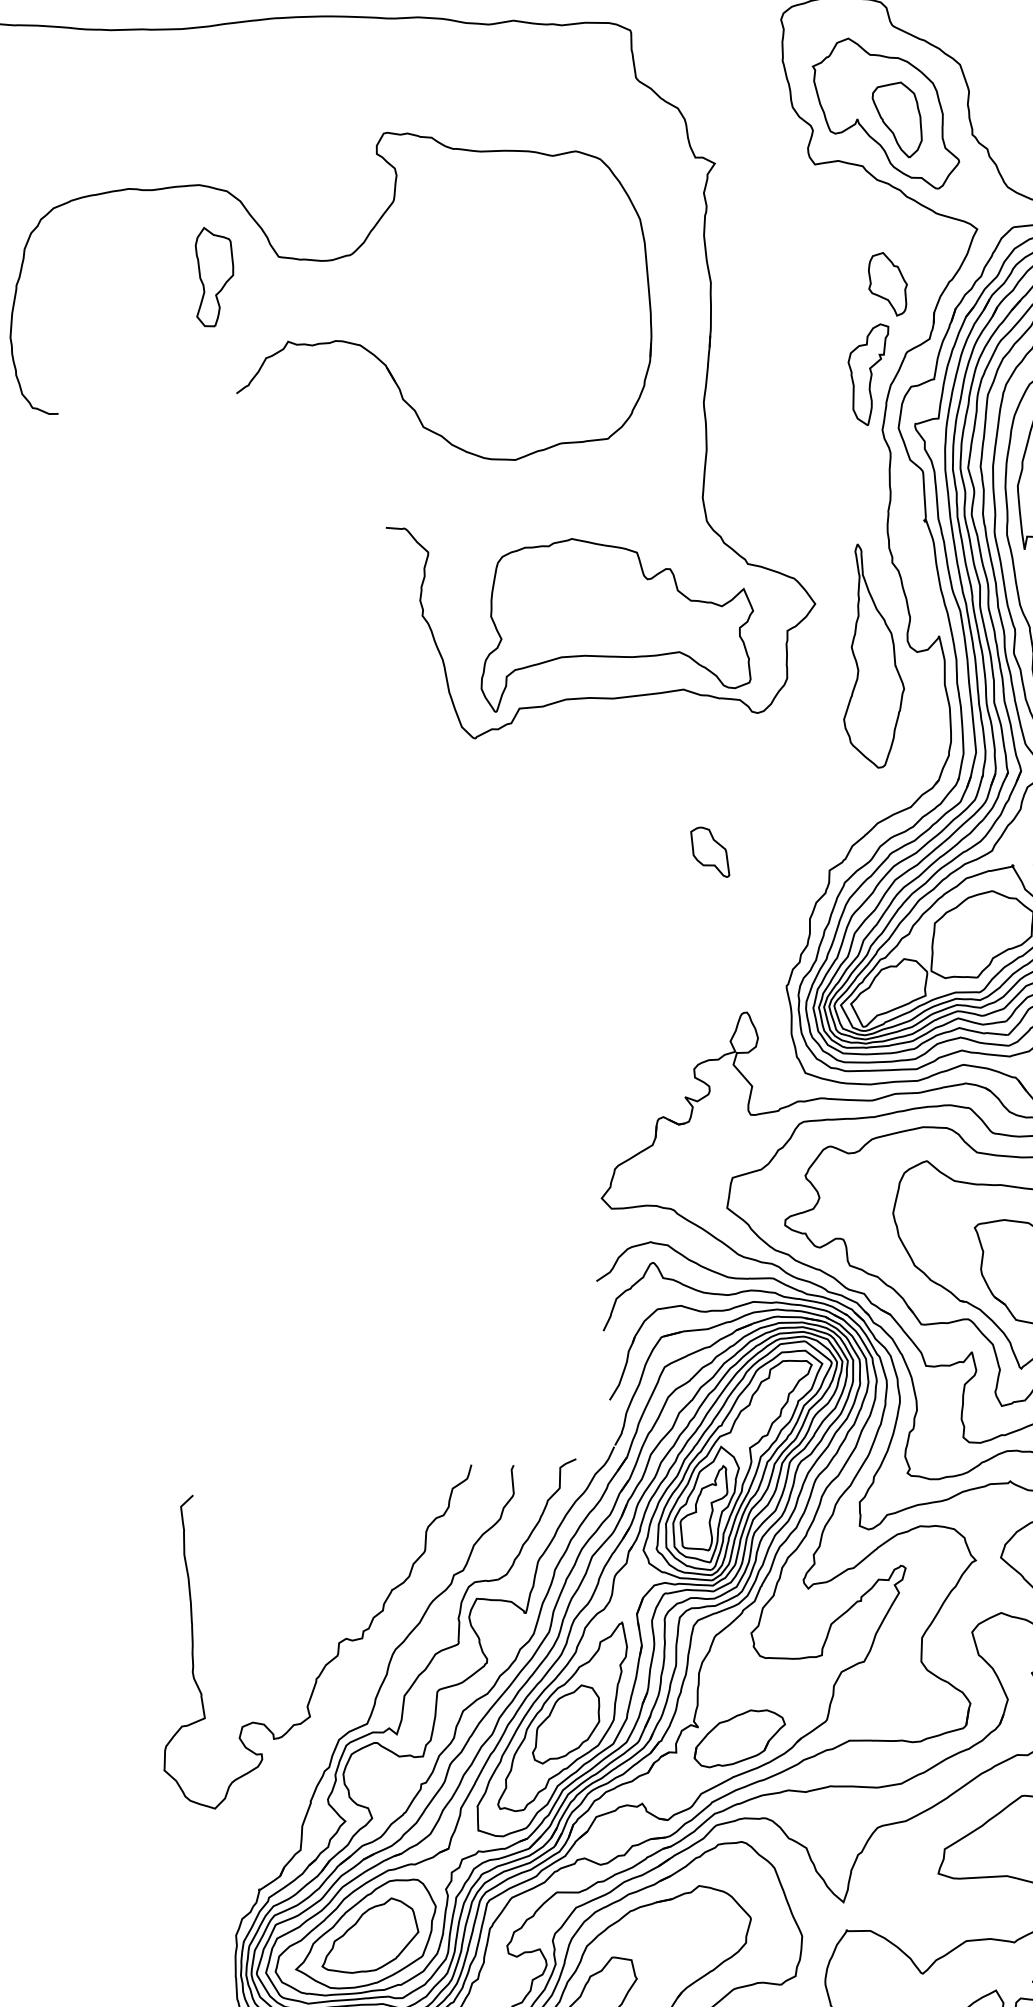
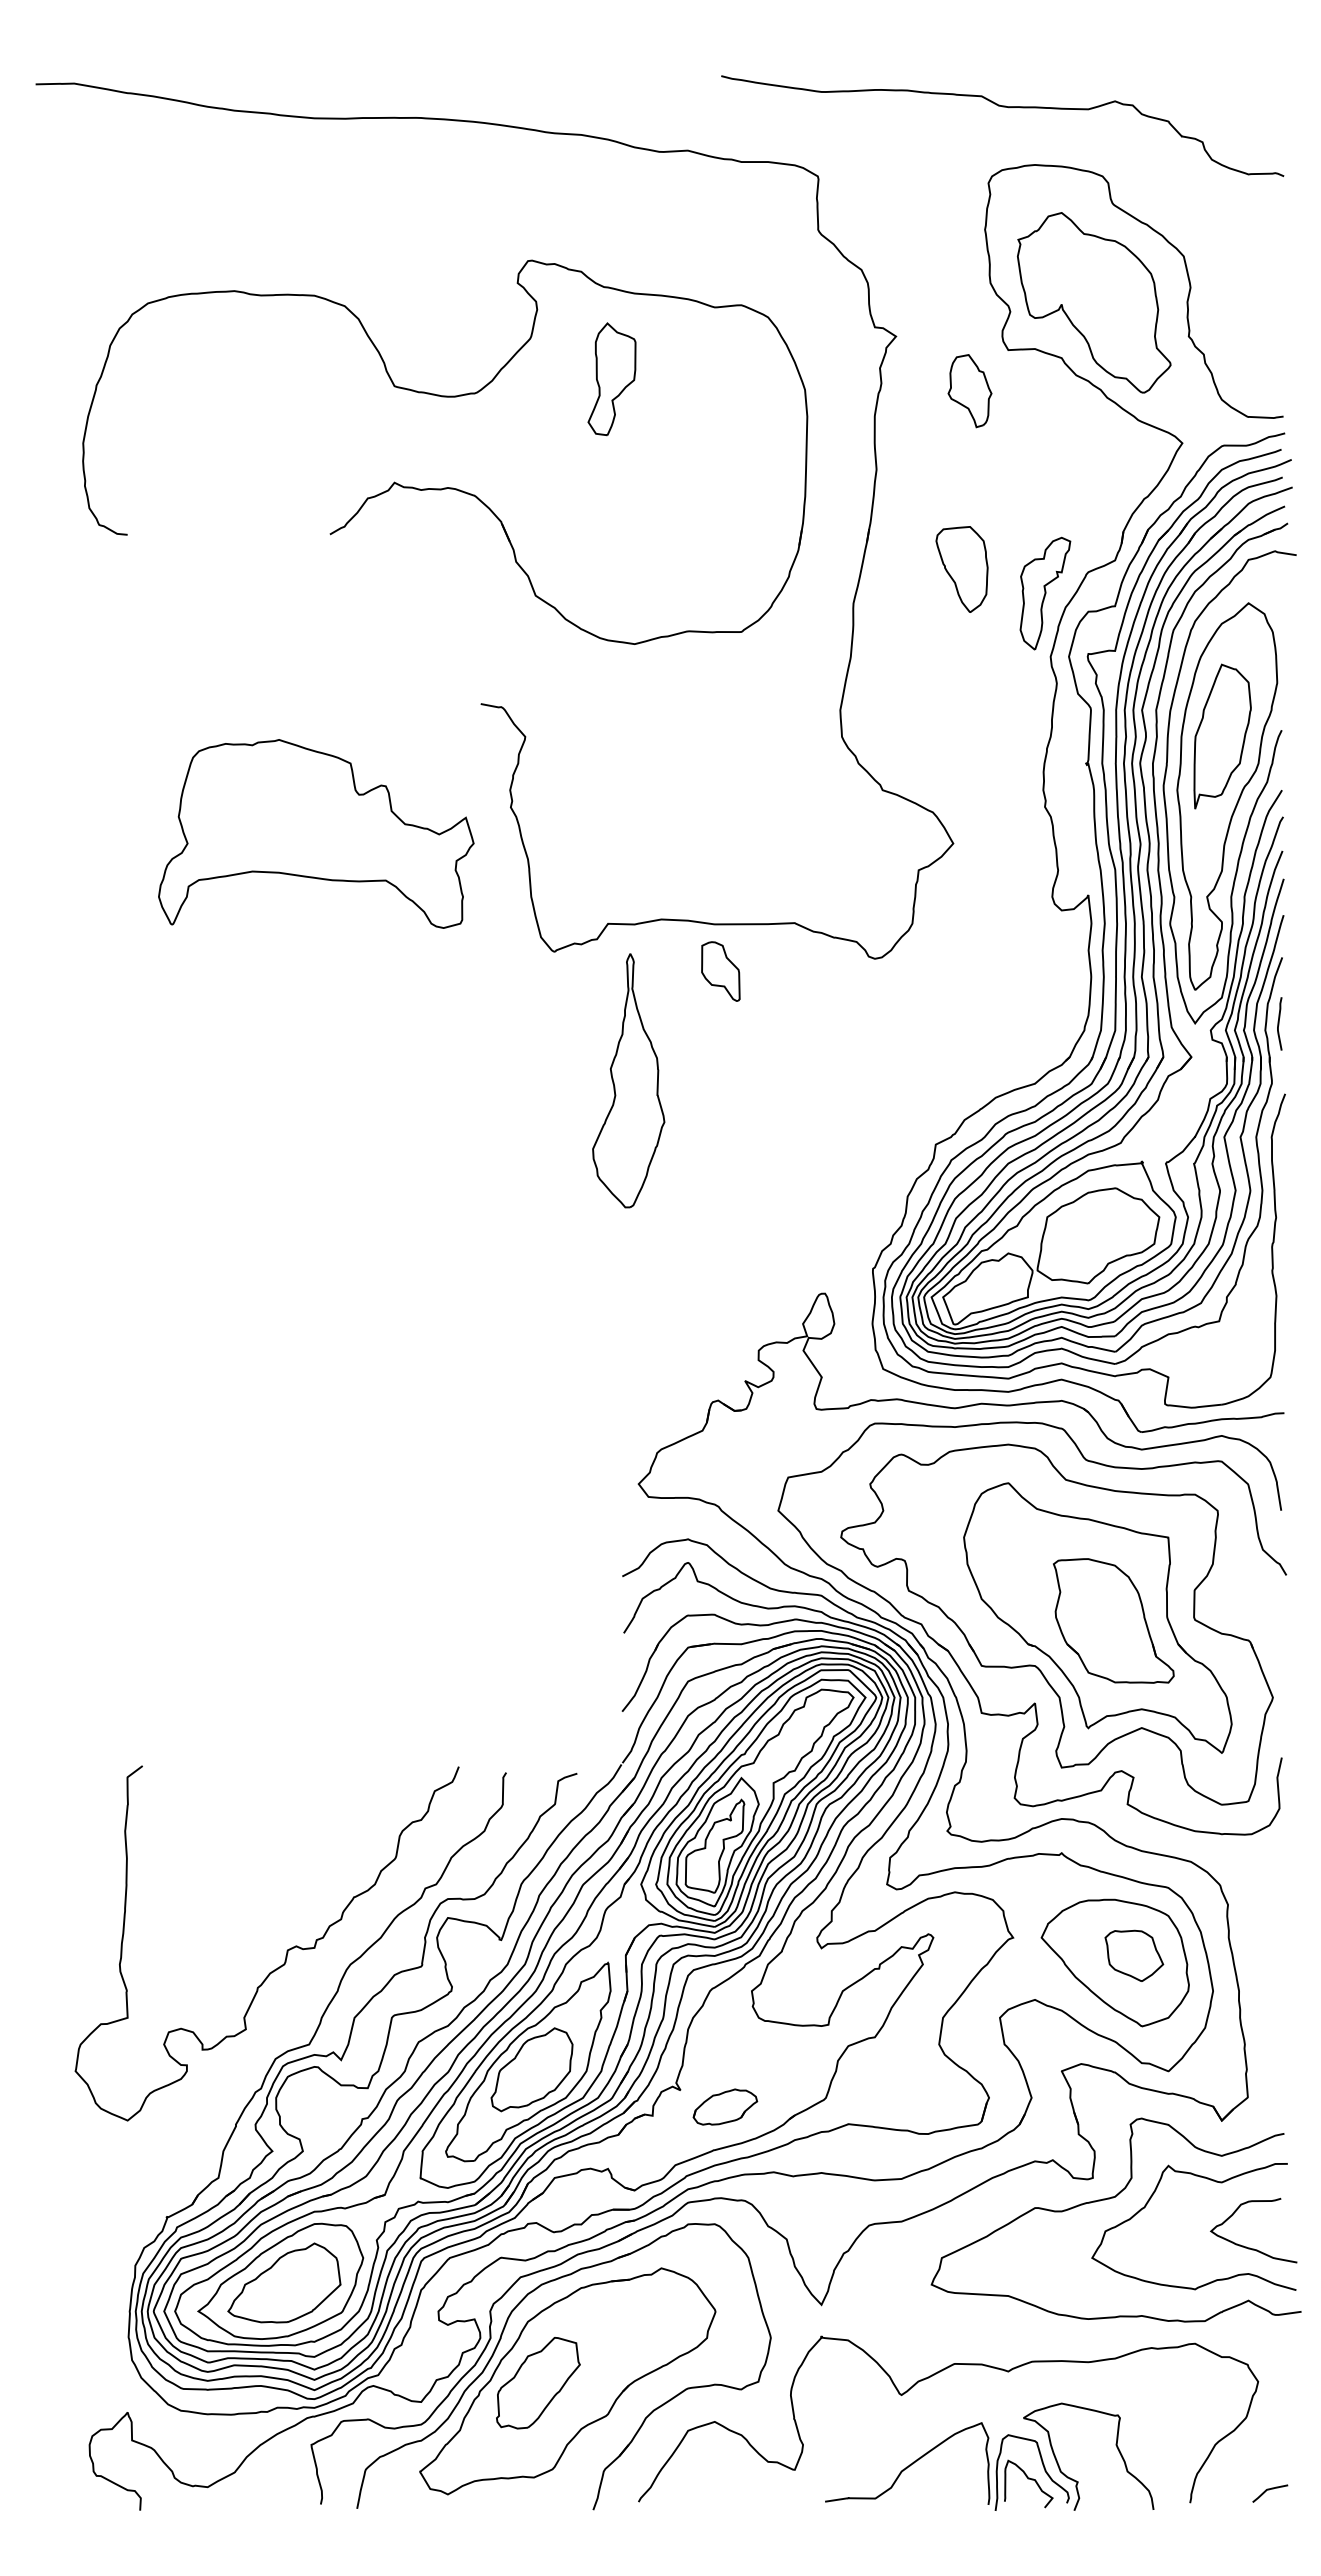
part: (897, 120) -> (961, 569), moved
part: (213, 276) -> (611, 379), moved
part: (887, 284) -> (969, 391), moved
part: (613, 617) -> (316, 833), moved
part: (868, 655) -> (628, 1080), moved
part: (709, 852) -> (720, 971), moved
part: (739, 1737) -> (725, 2106), size x0.6

